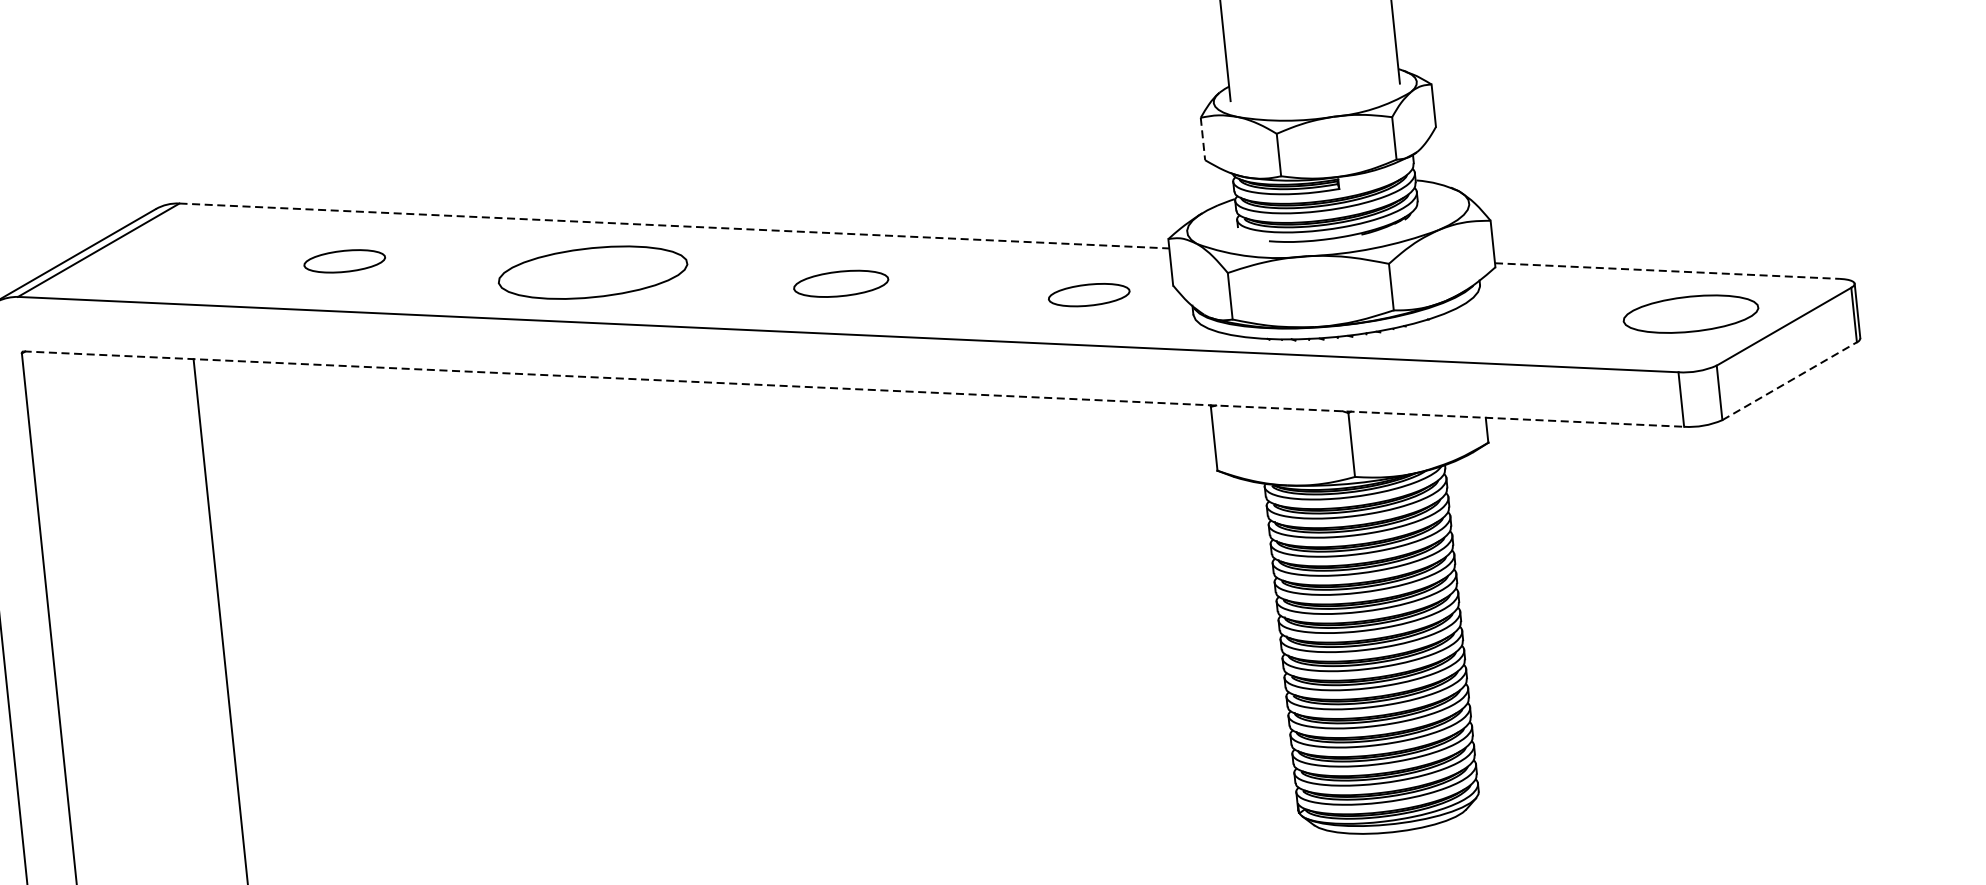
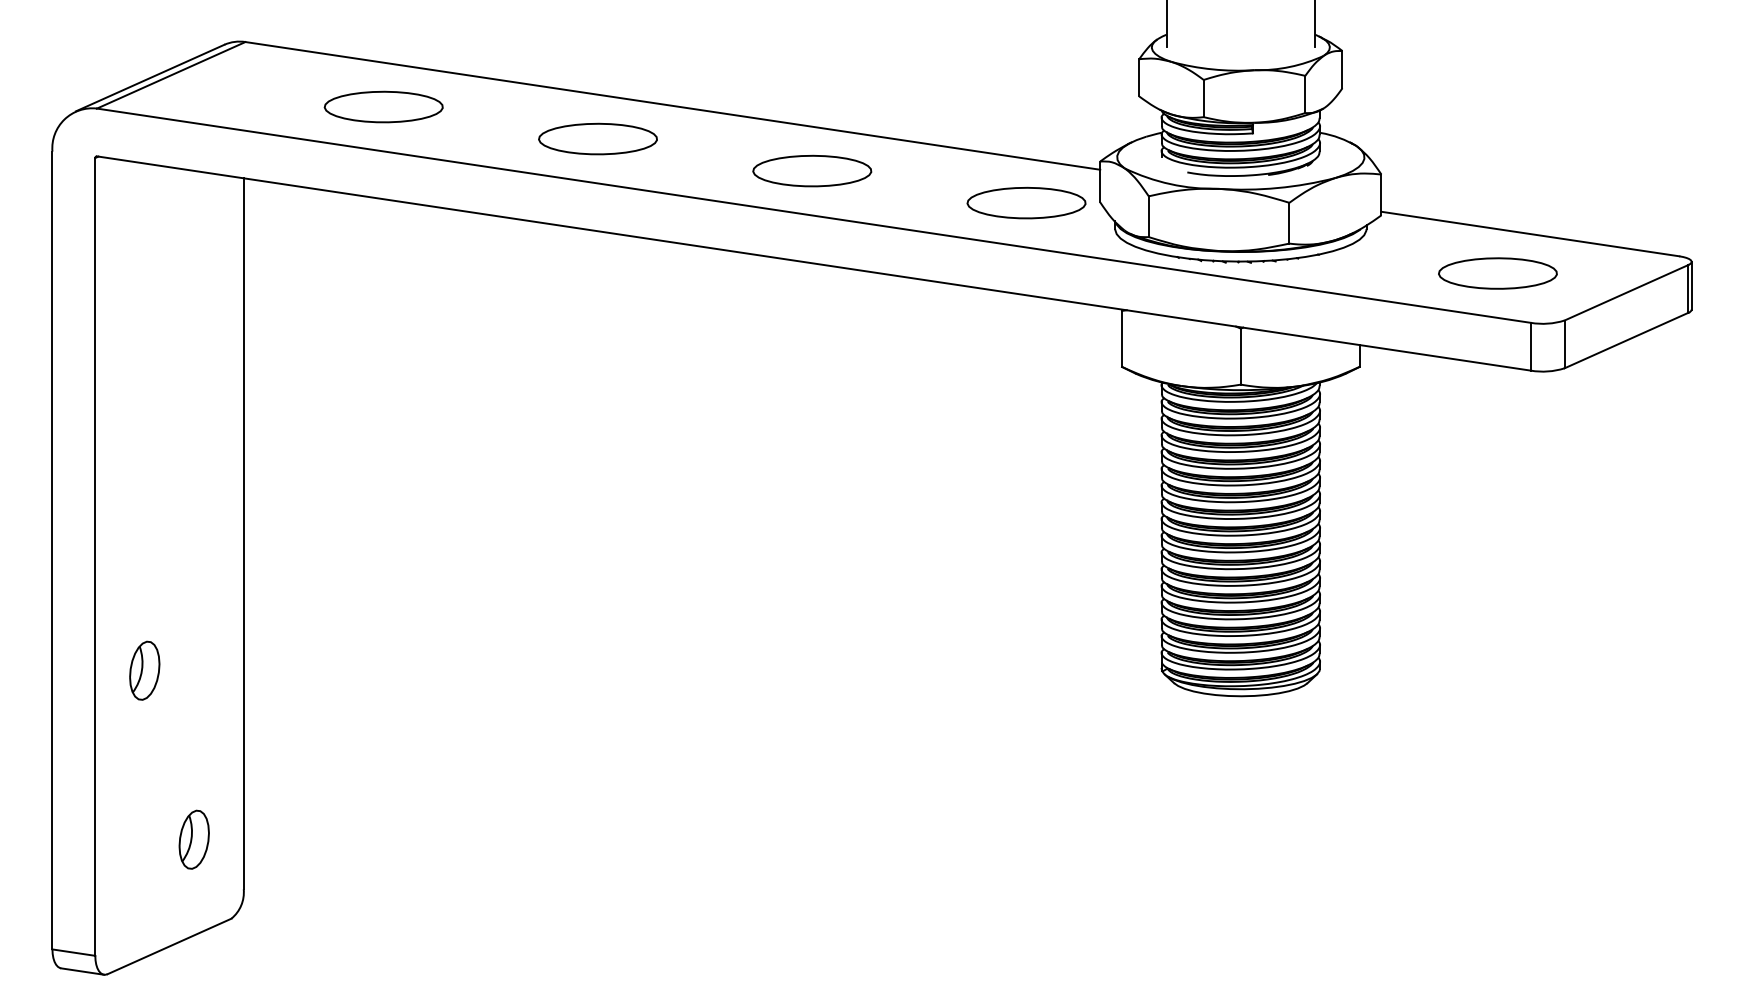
line: (1203, 138) -> (1139, 77), dashed -> solid
line: (675, 225) -> (673, 105), dashed -> solid
part: (344, 260) -> (383, 106), size x1.67
line: (1667, 271) -> (1530, 234), dashed -> solid
part: (592, 272) -> (597, 138), size x0.71
part: (841, 283) -> (812, 170), size x1.43
part: (1089, 294) -> (1026, 202), size x1.67
part: (1690, 314) -> (1497, 273), moved
line: (1789, 381) -> (1626, 340), dashed -> solid
line: (853, 389) -> (813, 263), dashed -> solid

